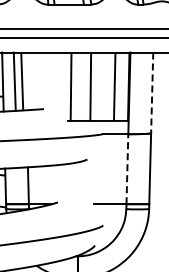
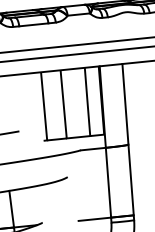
line: (152, 93) -> (125, 104), dashed -> solid
line: (127, 169) -> (108, 183), dashed -> solid

